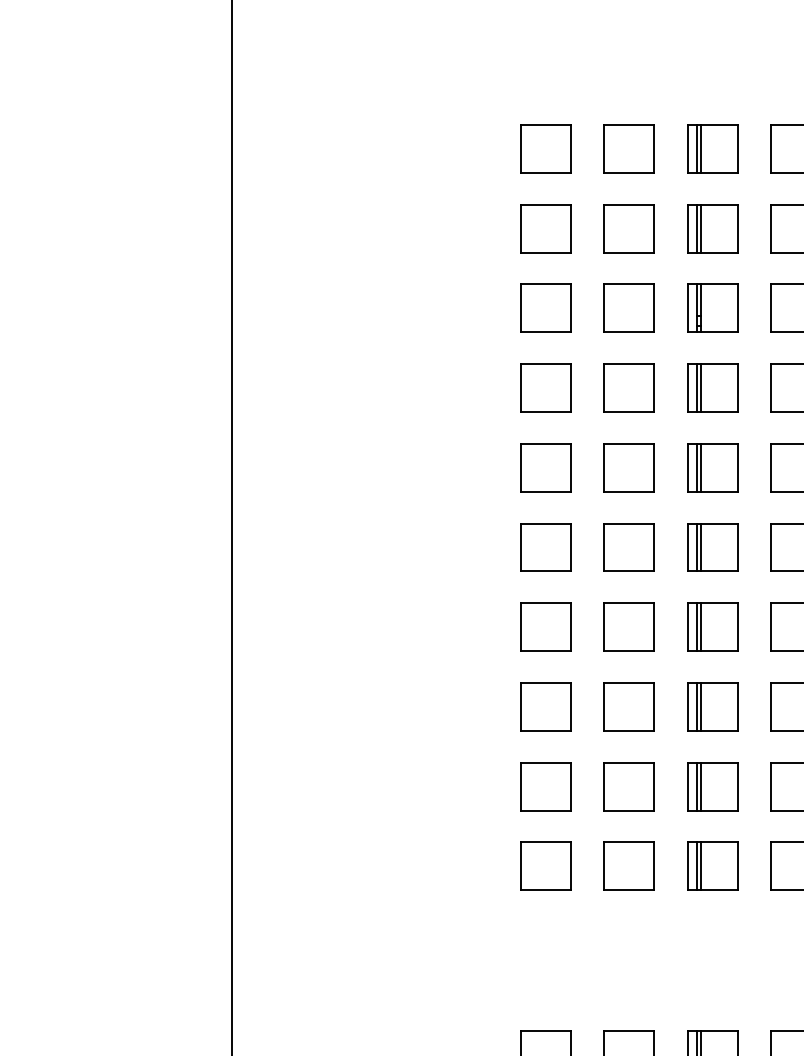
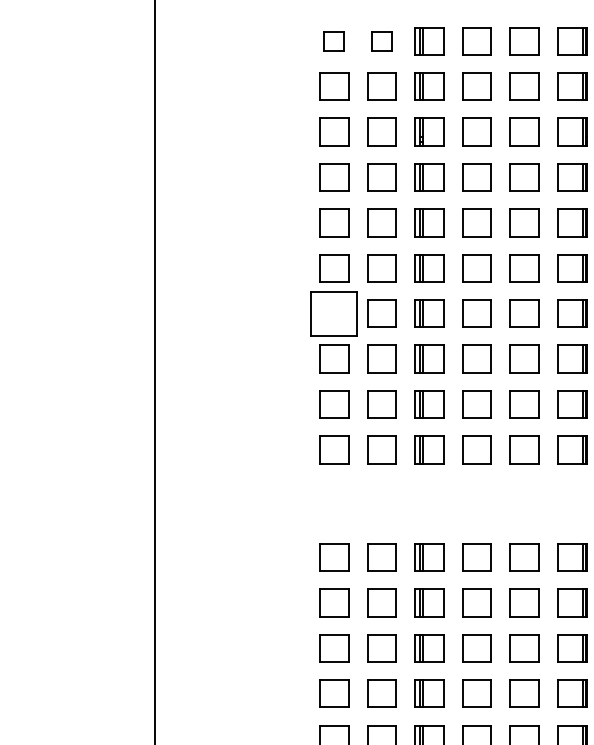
part: (545, 149) -> (334, 41), size x0.7
part: (628, 149) -> (381, 41), size x0.7
part: (545, 626) -> (334, 313), size x1.6

